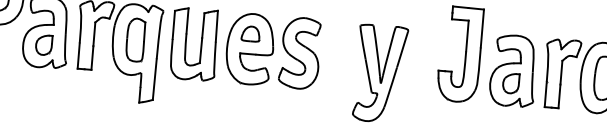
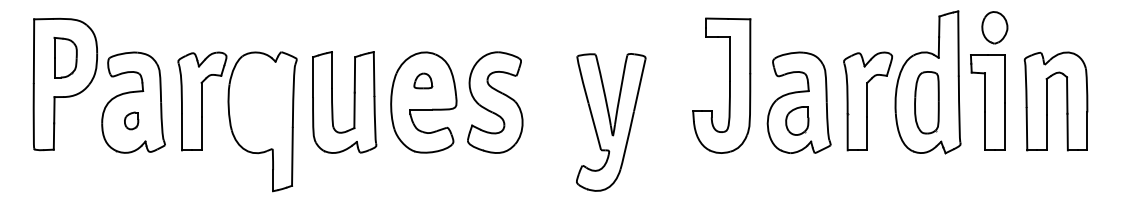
part: (251, 33) -> (423, 80), size x0.7
part: (135, 39) -> (260, 102), removed
part: (43, 44) -> (131, 120), size x0.6

